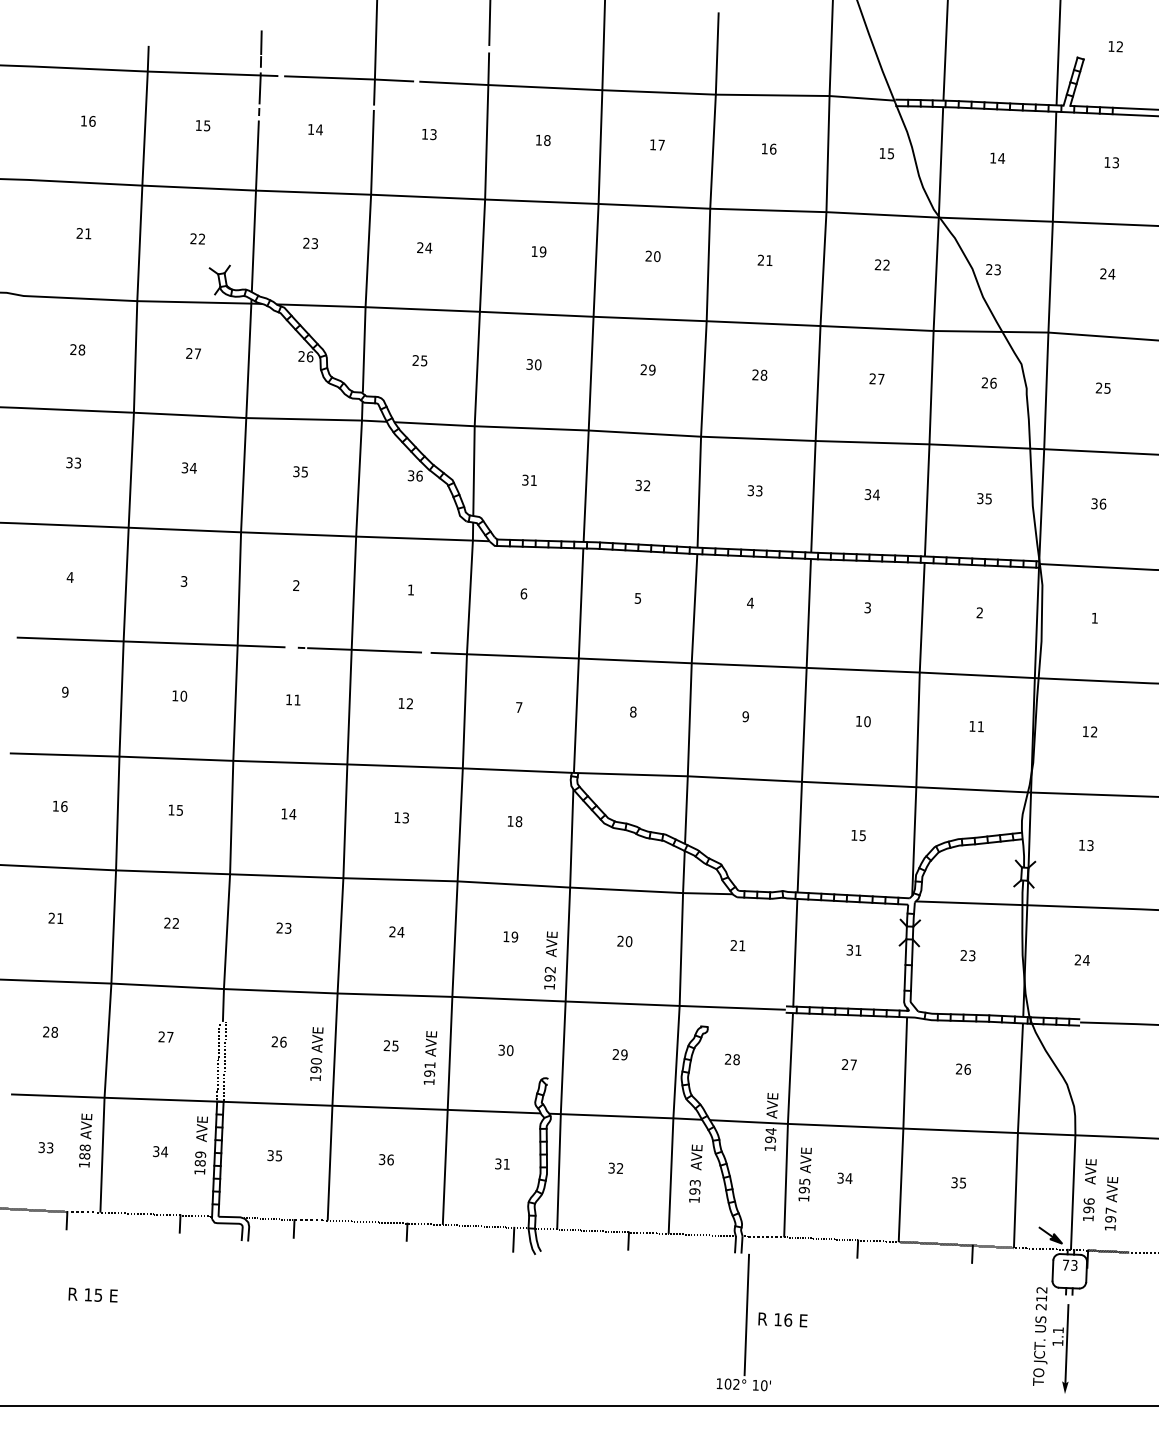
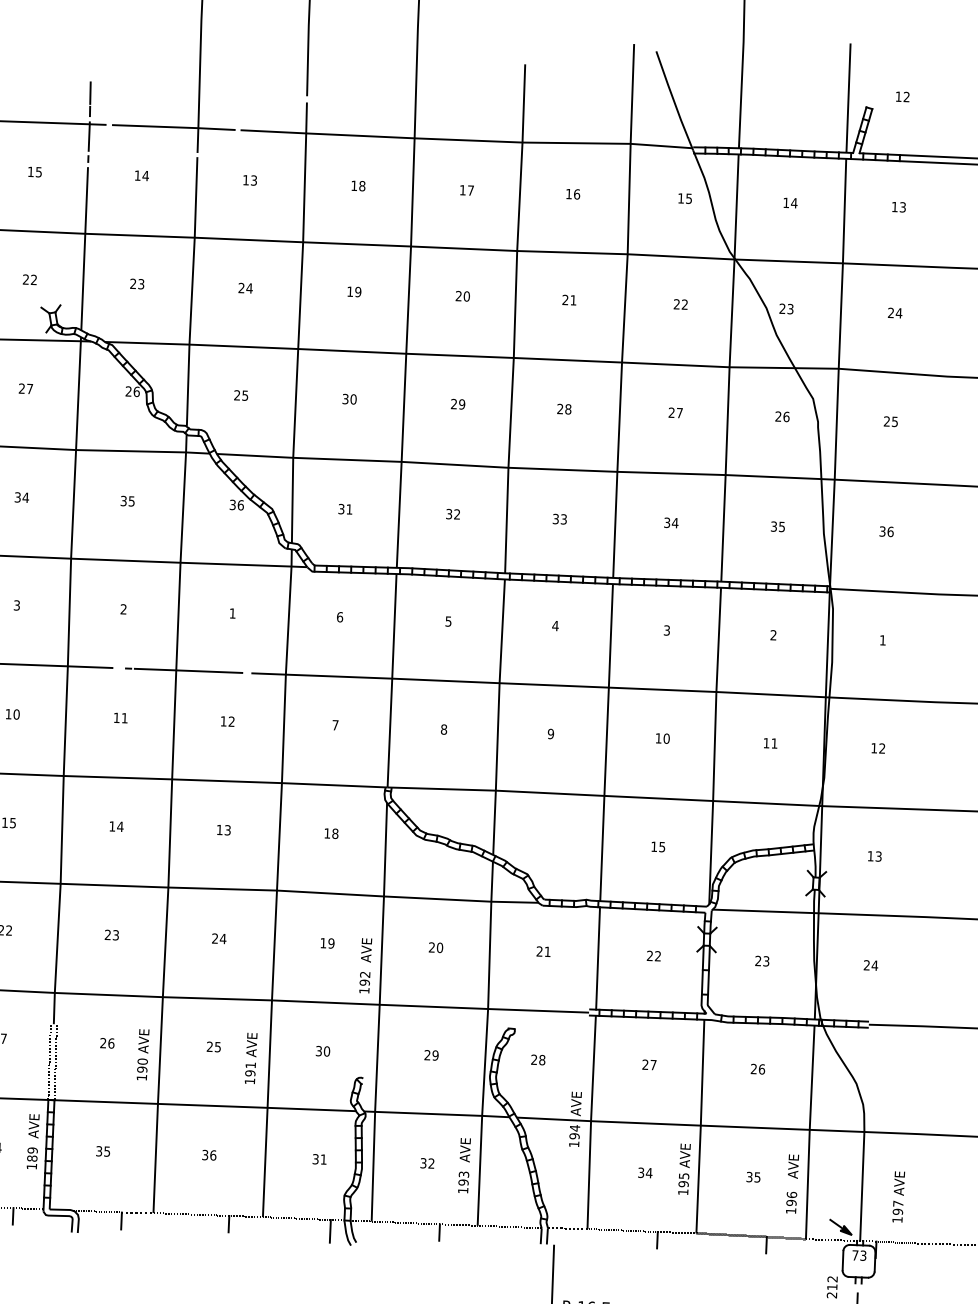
text: (853, 950) -> (653, 956), 31 -> 22
text: (695, 1173) -> (464, 1165), moved
text: (804, 1174) -> (683, 1169), moved
text: (1089, 1189) -> (792, 1183), moved

